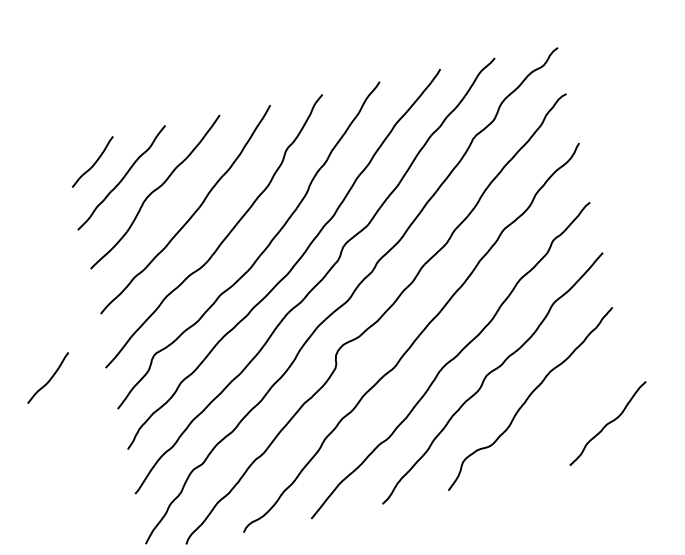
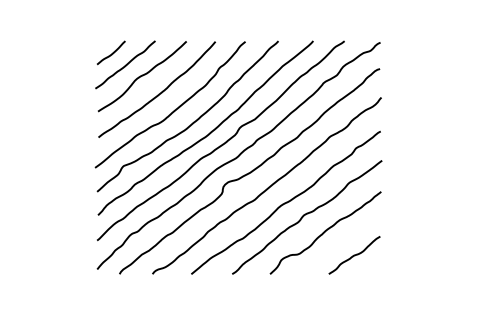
curve: (50, 376) -> (63, 166), removed
curve: (607, 423) -> (354, 255), moved

